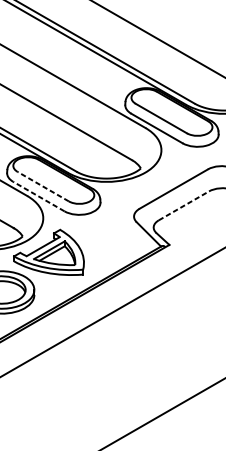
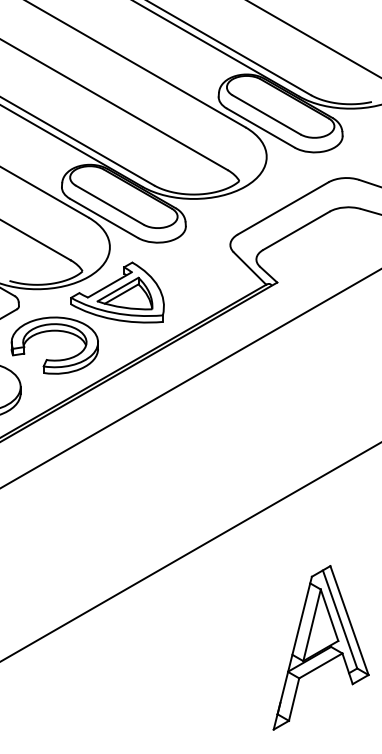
line: (42, 186) -> (109, 205), dashed -> solid
line: (38, 196) -> (103, 218), dashed -> solid
line: (184, 205) -> (297, 230), dashed -> solid

